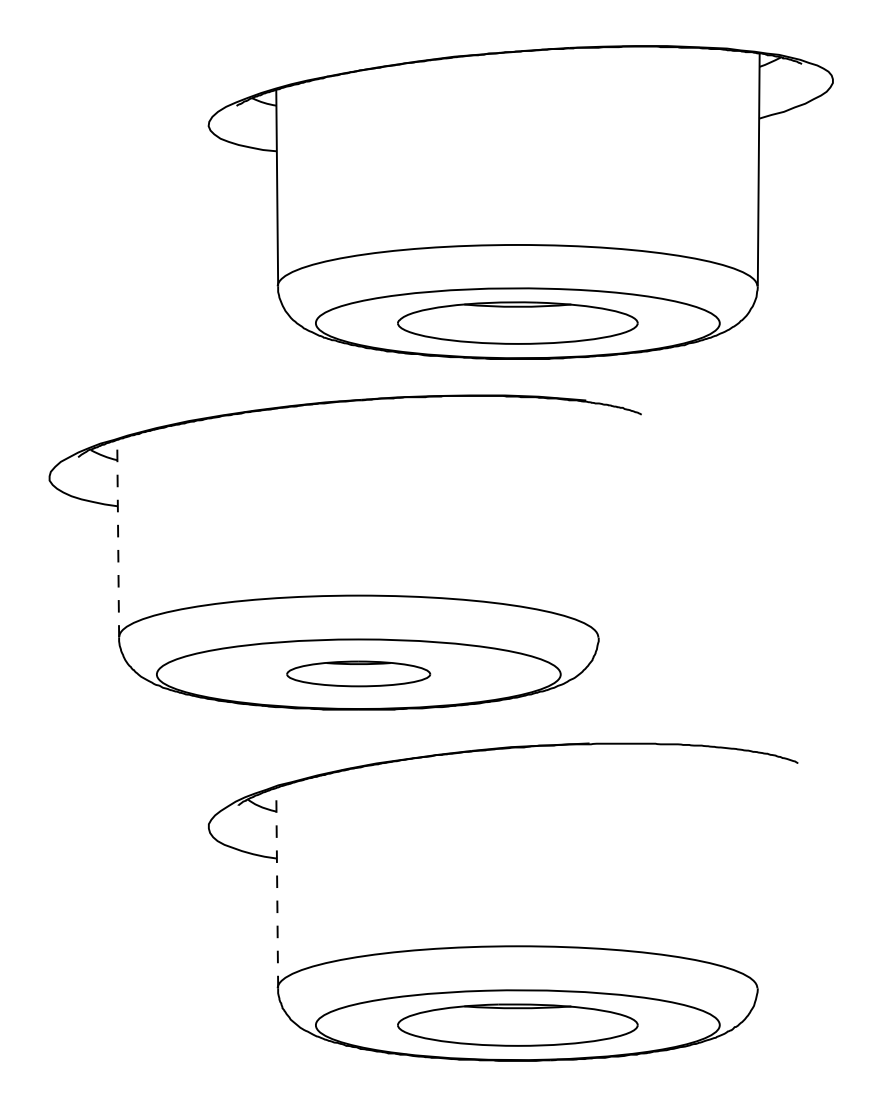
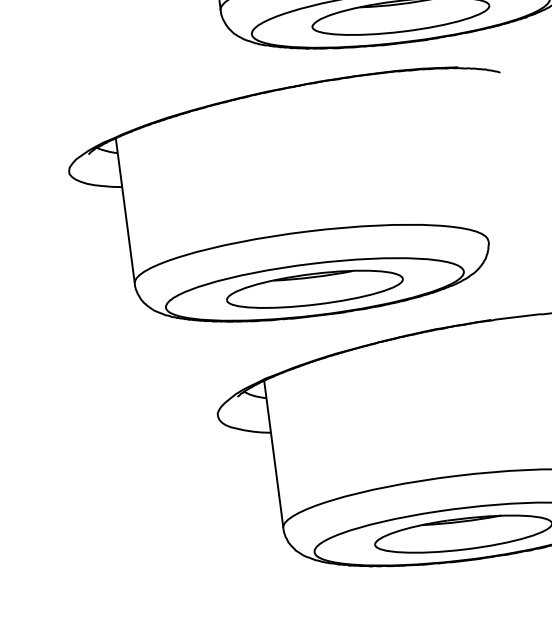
line: (118, 539) -> (125, 211), dashed -> solid
part: (358, 673) -> (314, 288), size x1.67
line: (277, 887) -> (273, 454), dashed -> solid

